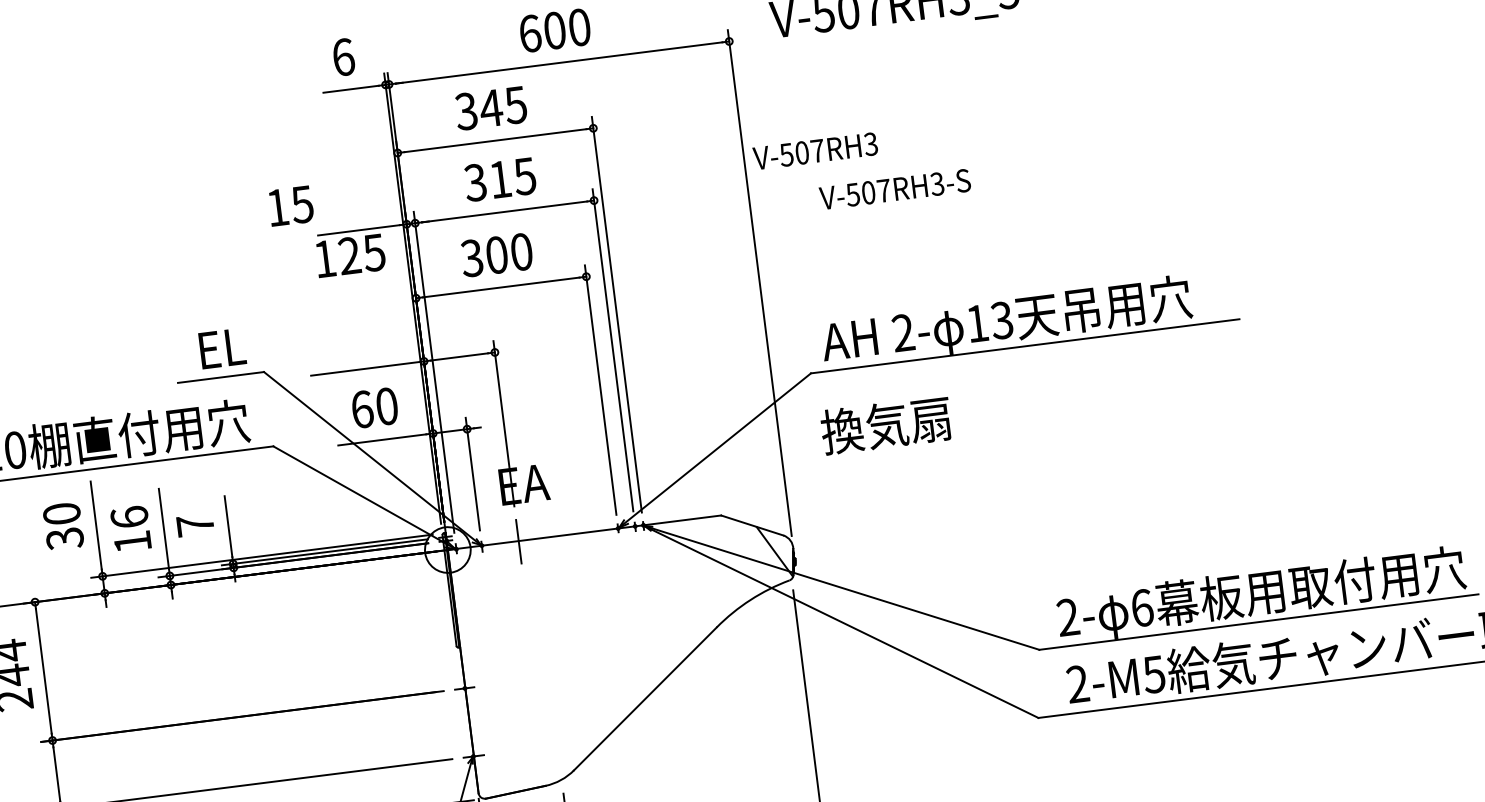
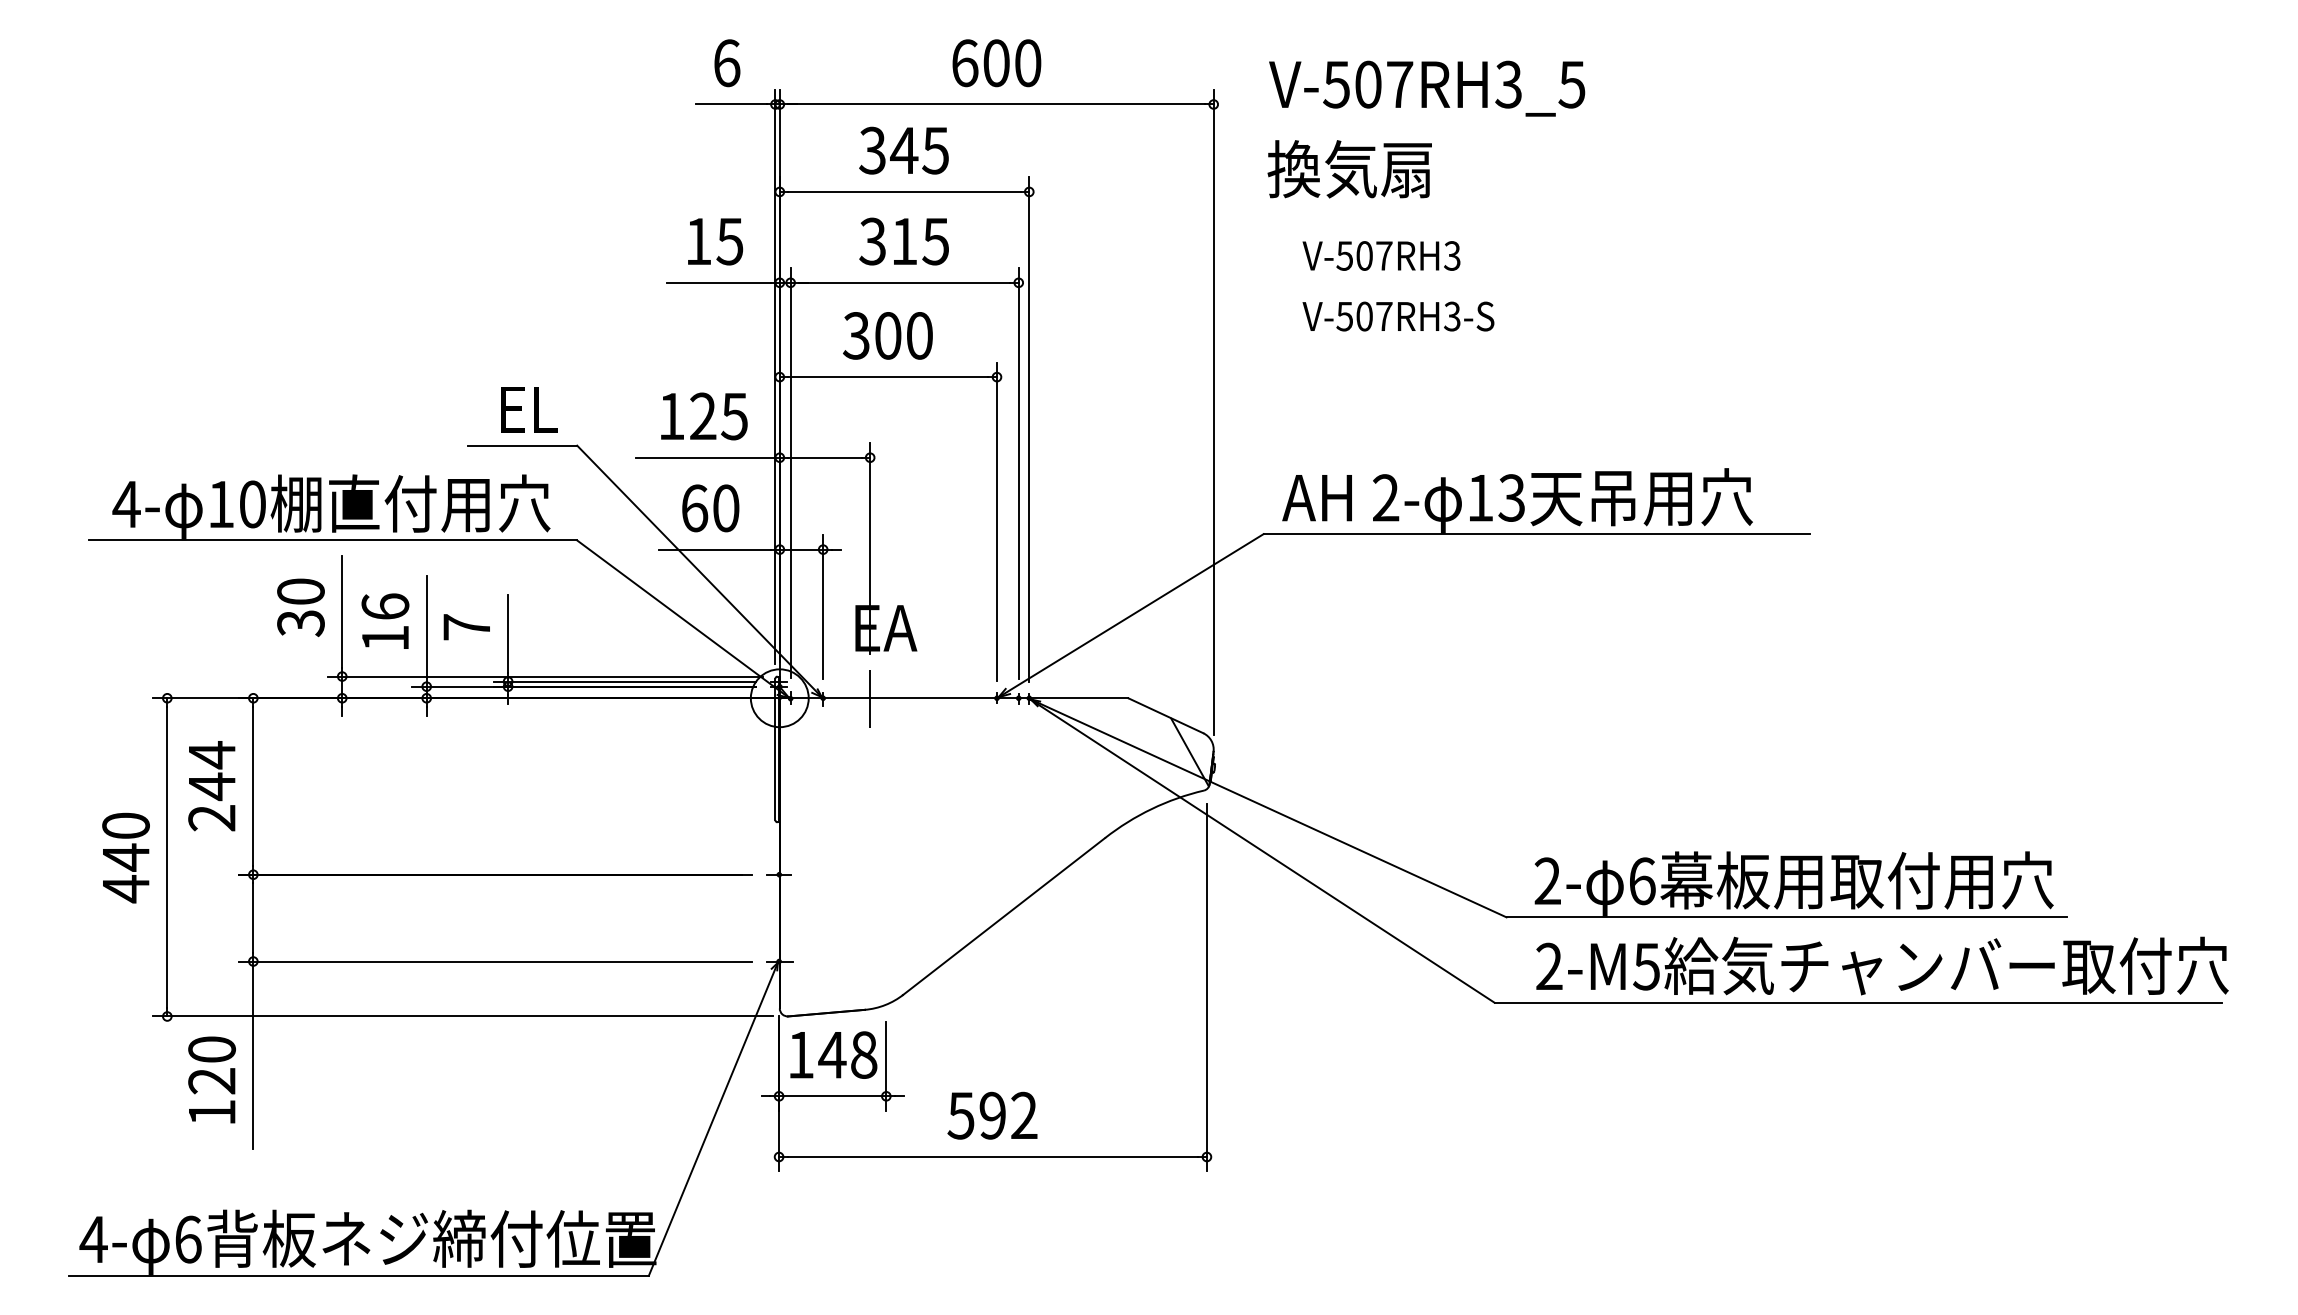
text: (815, 150) -> (1381, 255), moved
text: (291, 205) -> (715, 241), moved
text: (350, 255) -> (704, 416), moved
text: (885, 425) -> (1349, 169), moved

